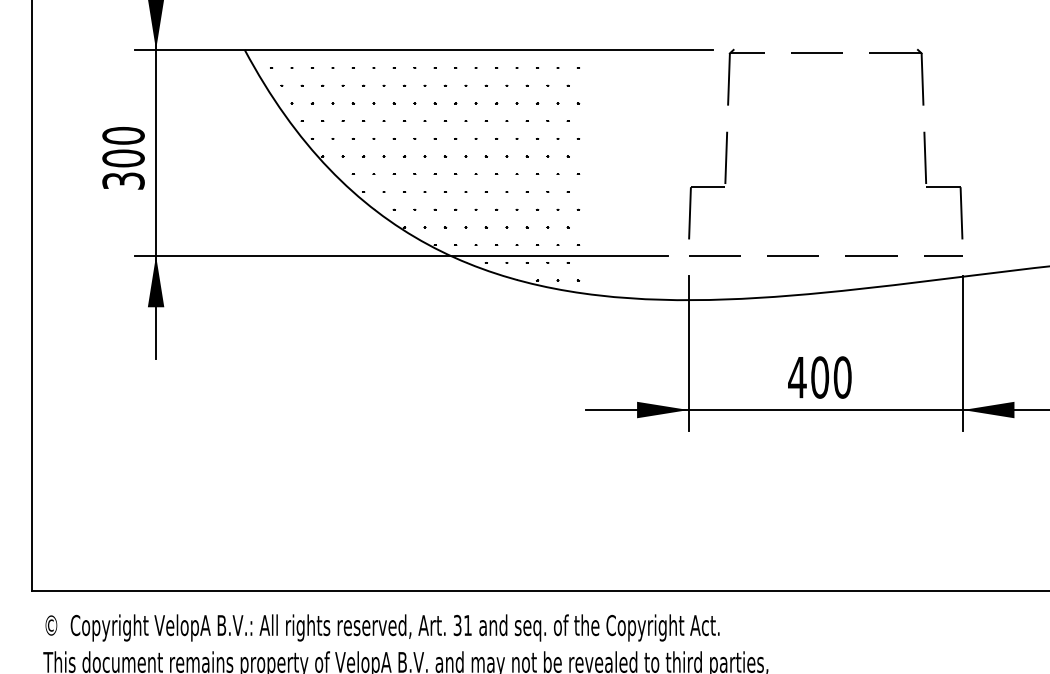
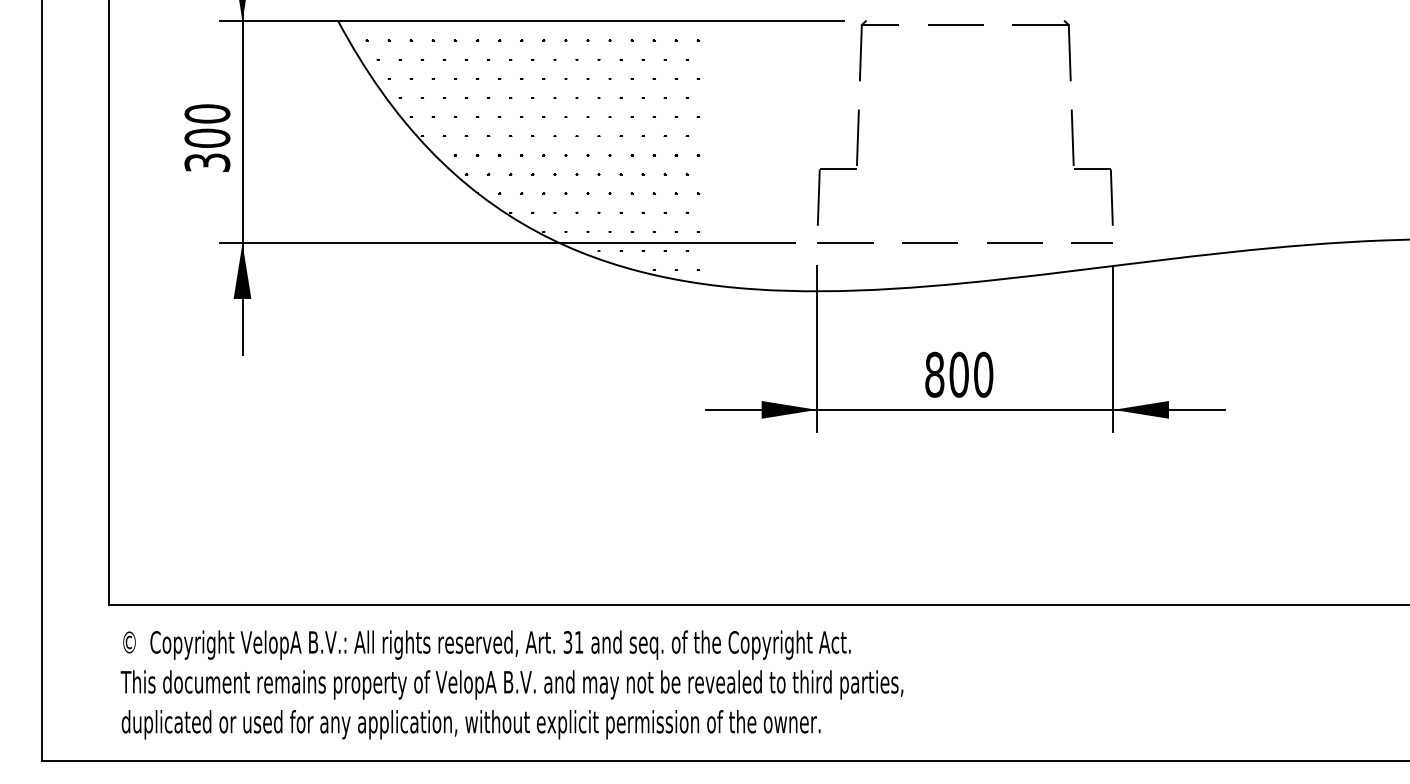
text: (797, 377) -> (934, 374), 400 -> 800

